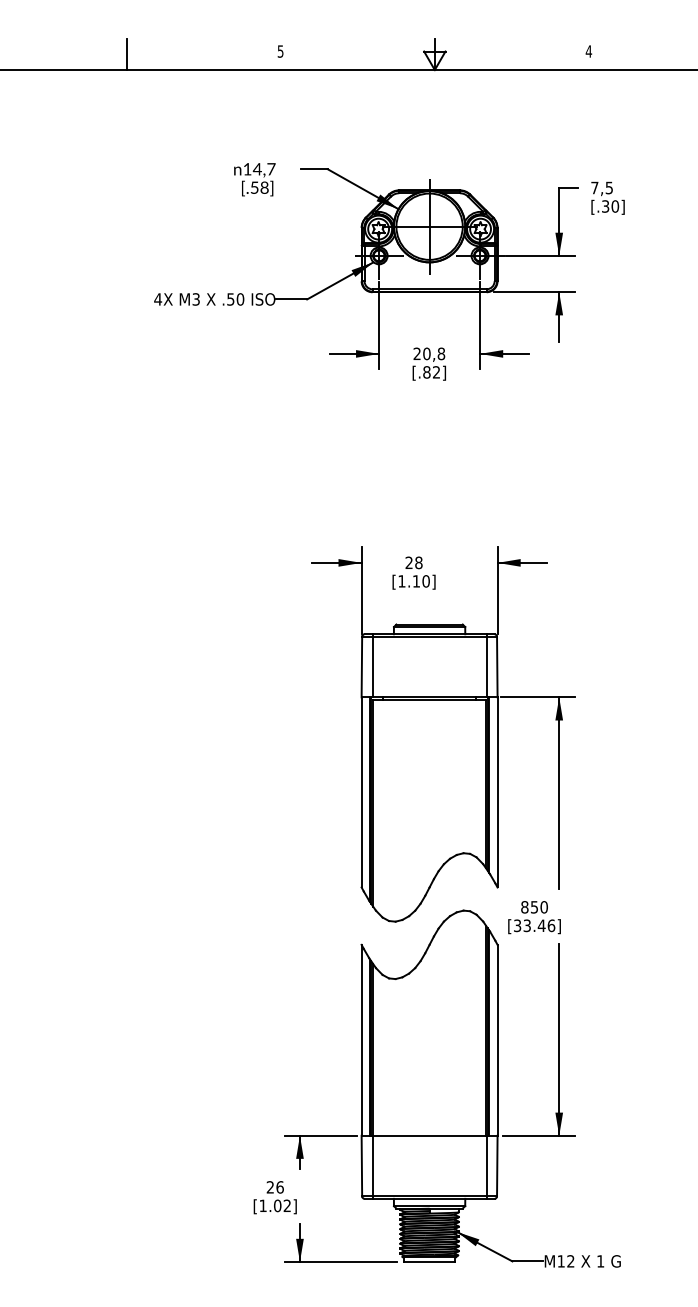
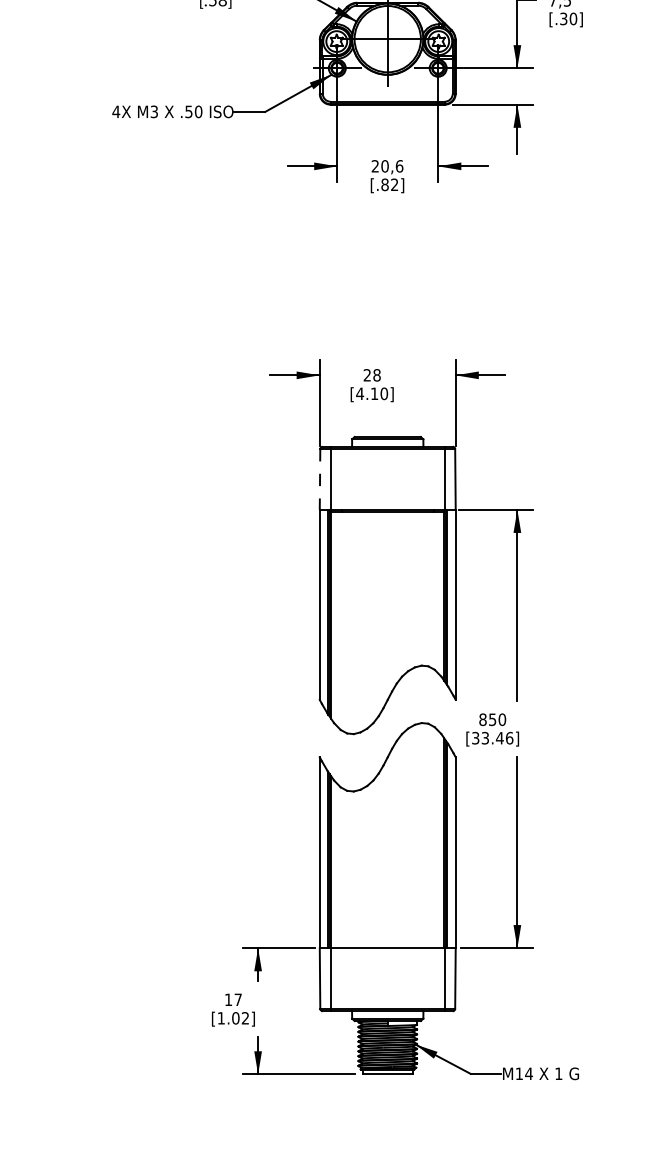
text: (441, 353) -> (399, 165), 20,8 -> 20,6
text: (401, 581) -> (359, 393), [1.10] -> [4.10]
line: (361, 667) -> (319, 479), solid -> dashed
text: (274, 1187) -> (232, 999), 26 -> 17
text: (570, 1261) -> (528, 1073), M12 -> M14

